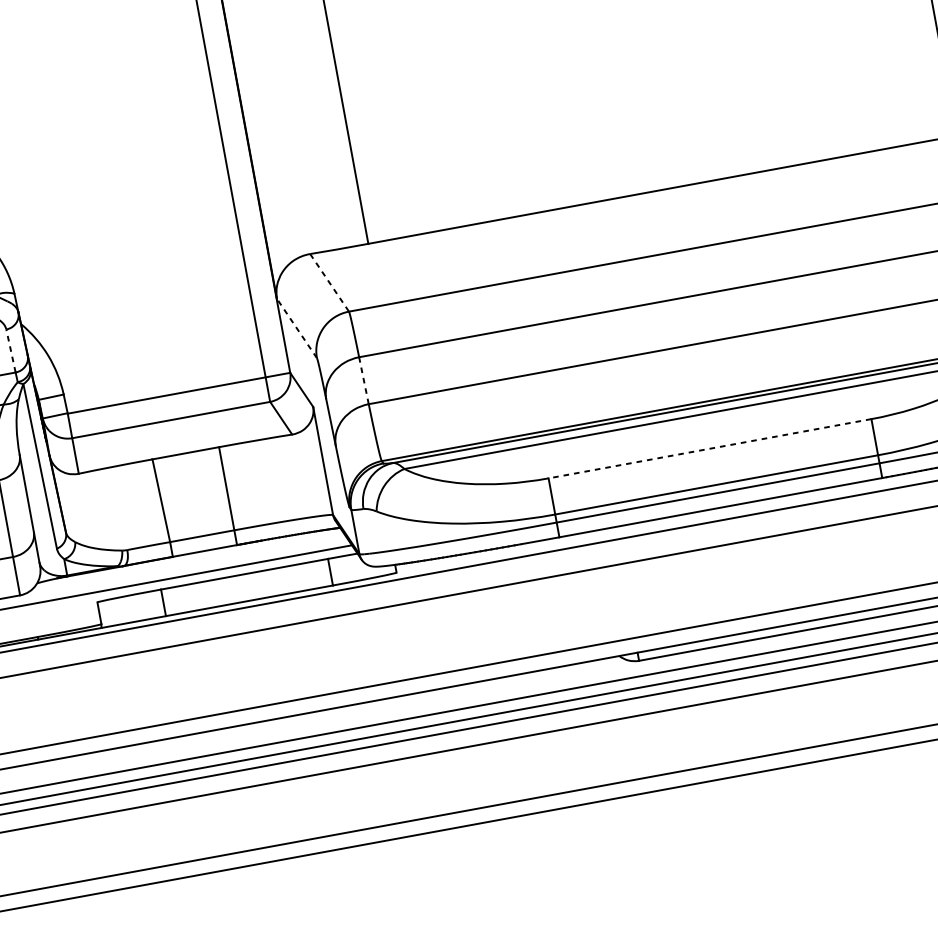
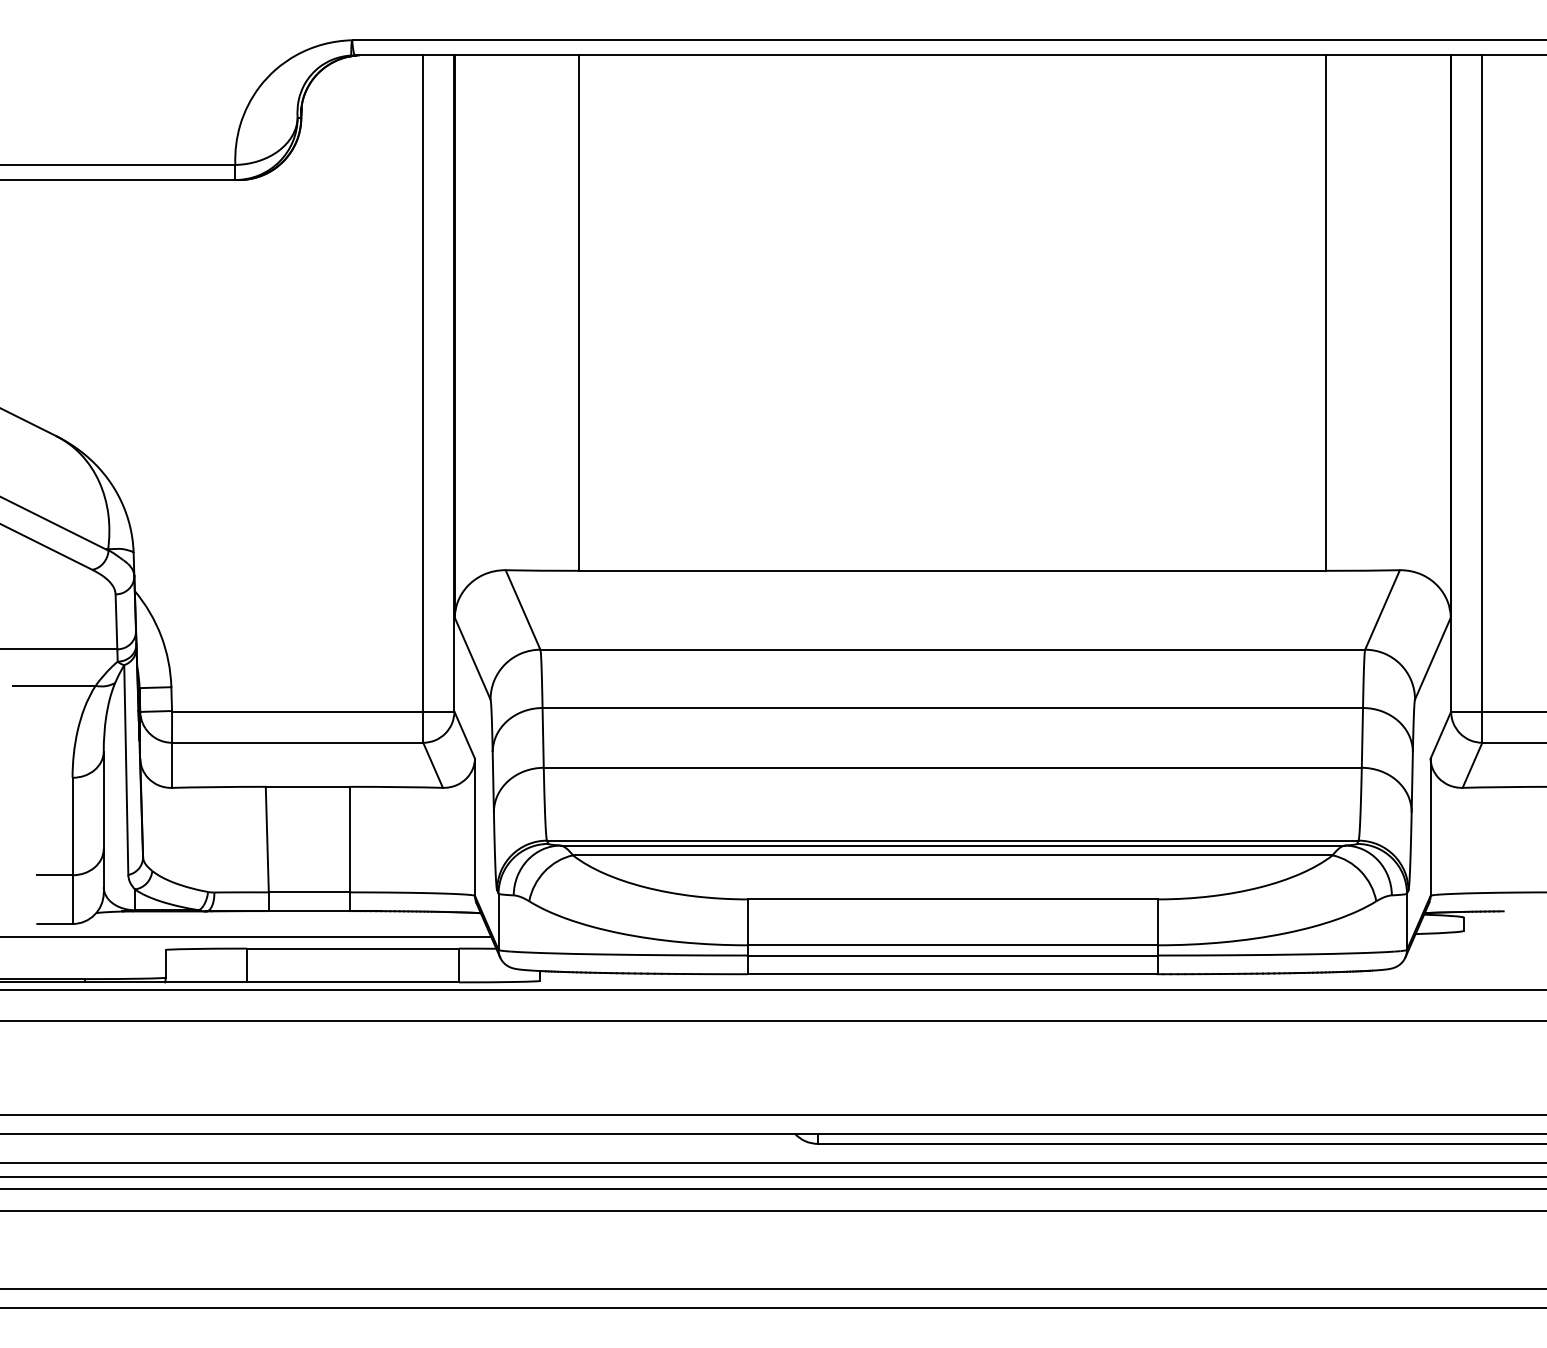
line: (330, 283) -> (523, 610), dashed -> solid
line: (296, 328) -> (472, 658), dashed -> solid
line: (10, 350) -> (116, 621), dashed -> solid
line: (364, 380) -> (543, 737), dashed -> solid
line: (709, 448) -> (952, 899), dashed -> solid

